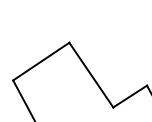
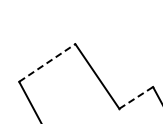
line: (41, 61) -> (47, 62), solid -> dashed
line: (130, 96) -> (136, 97), solid -> dashed

